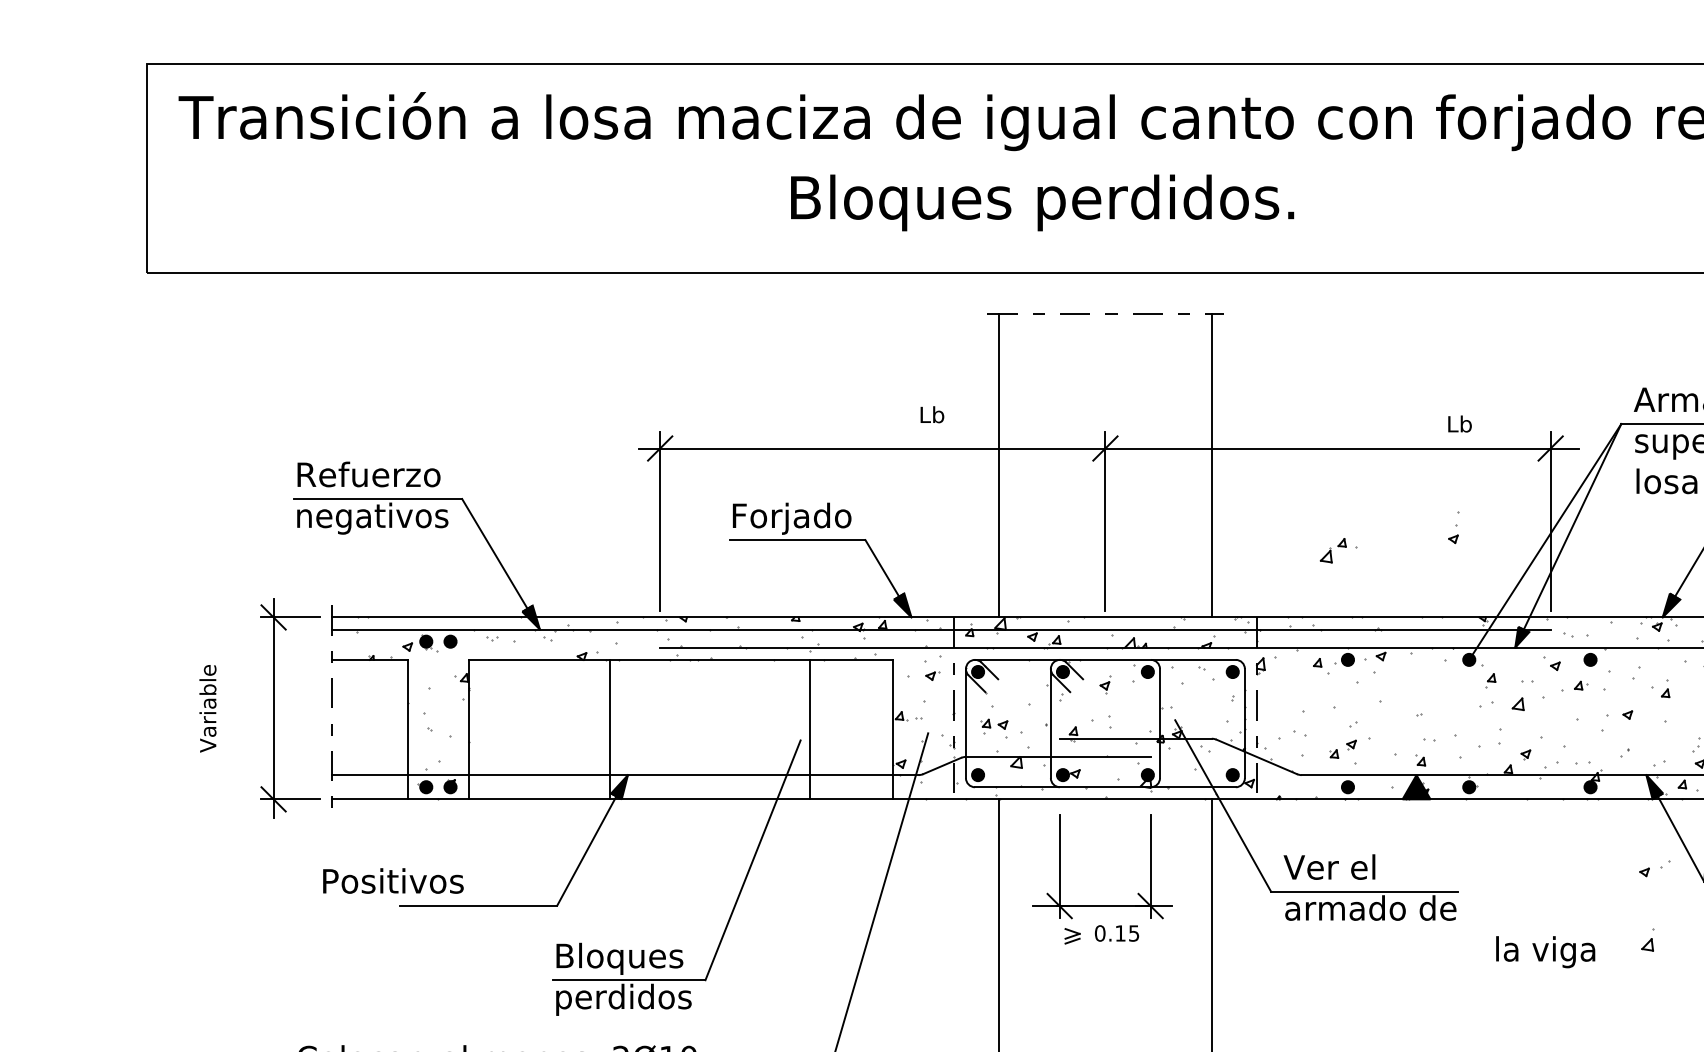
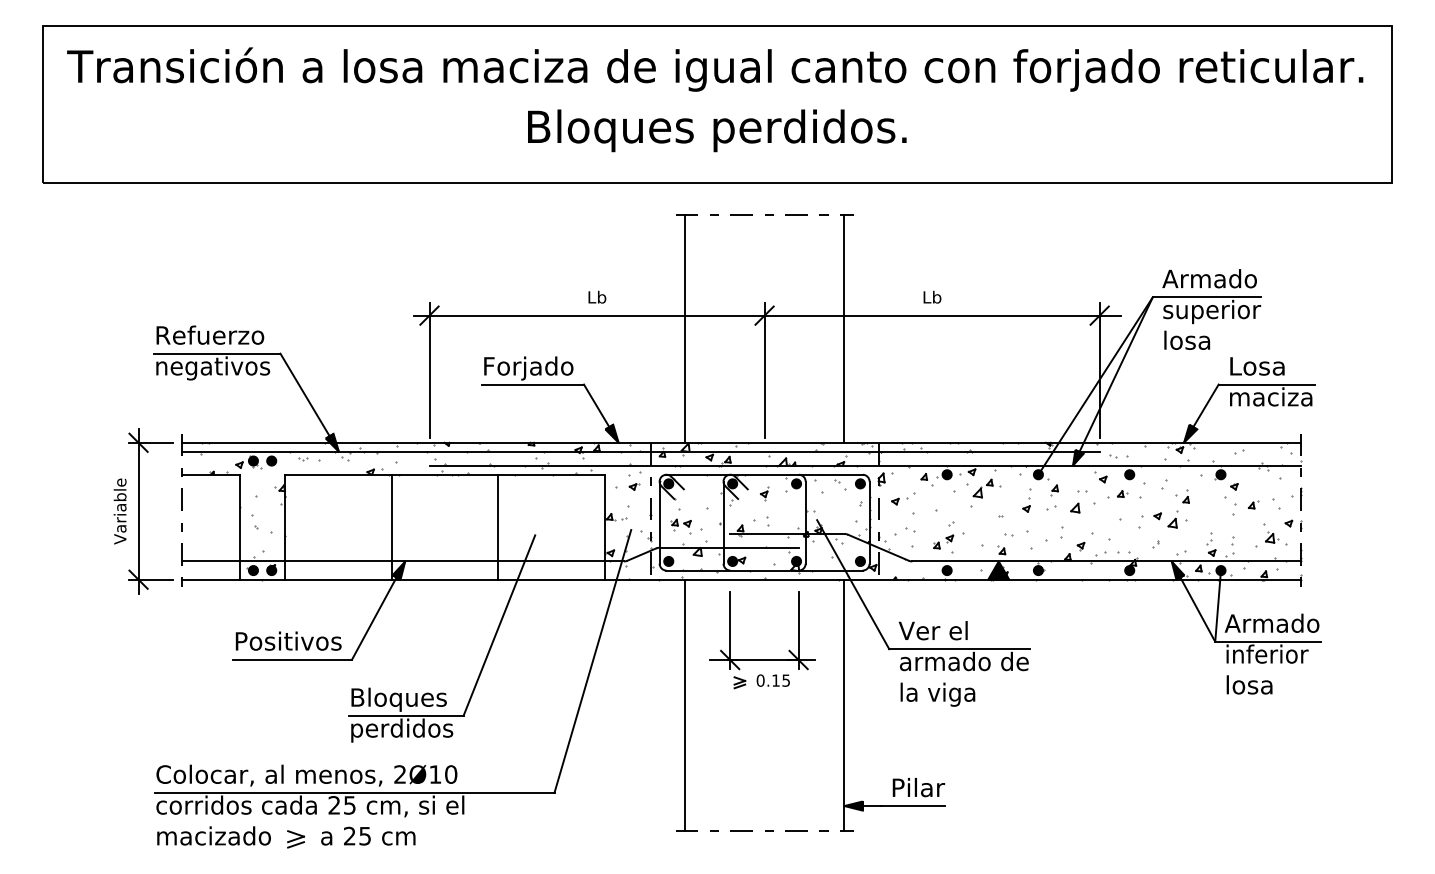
text: (932, 413) -> (597, 296), moved
text: (1460, 423) -> (932, 296), moved
part: (1453, 528) -> (1026, 500), moved
part: (1337, 550) -> (986, 488), moved
text: (207, 708) -> (119, 511), moved
line: (810, 728) -> (498, 526), moved
part: (1655, 868) -> (903, 498), moved
text: (393, 880) -> (288, 640), moved
part: (1647, 939) -> (1172, 519), moved
text: (1545, 951) -> (937, 694), moved

